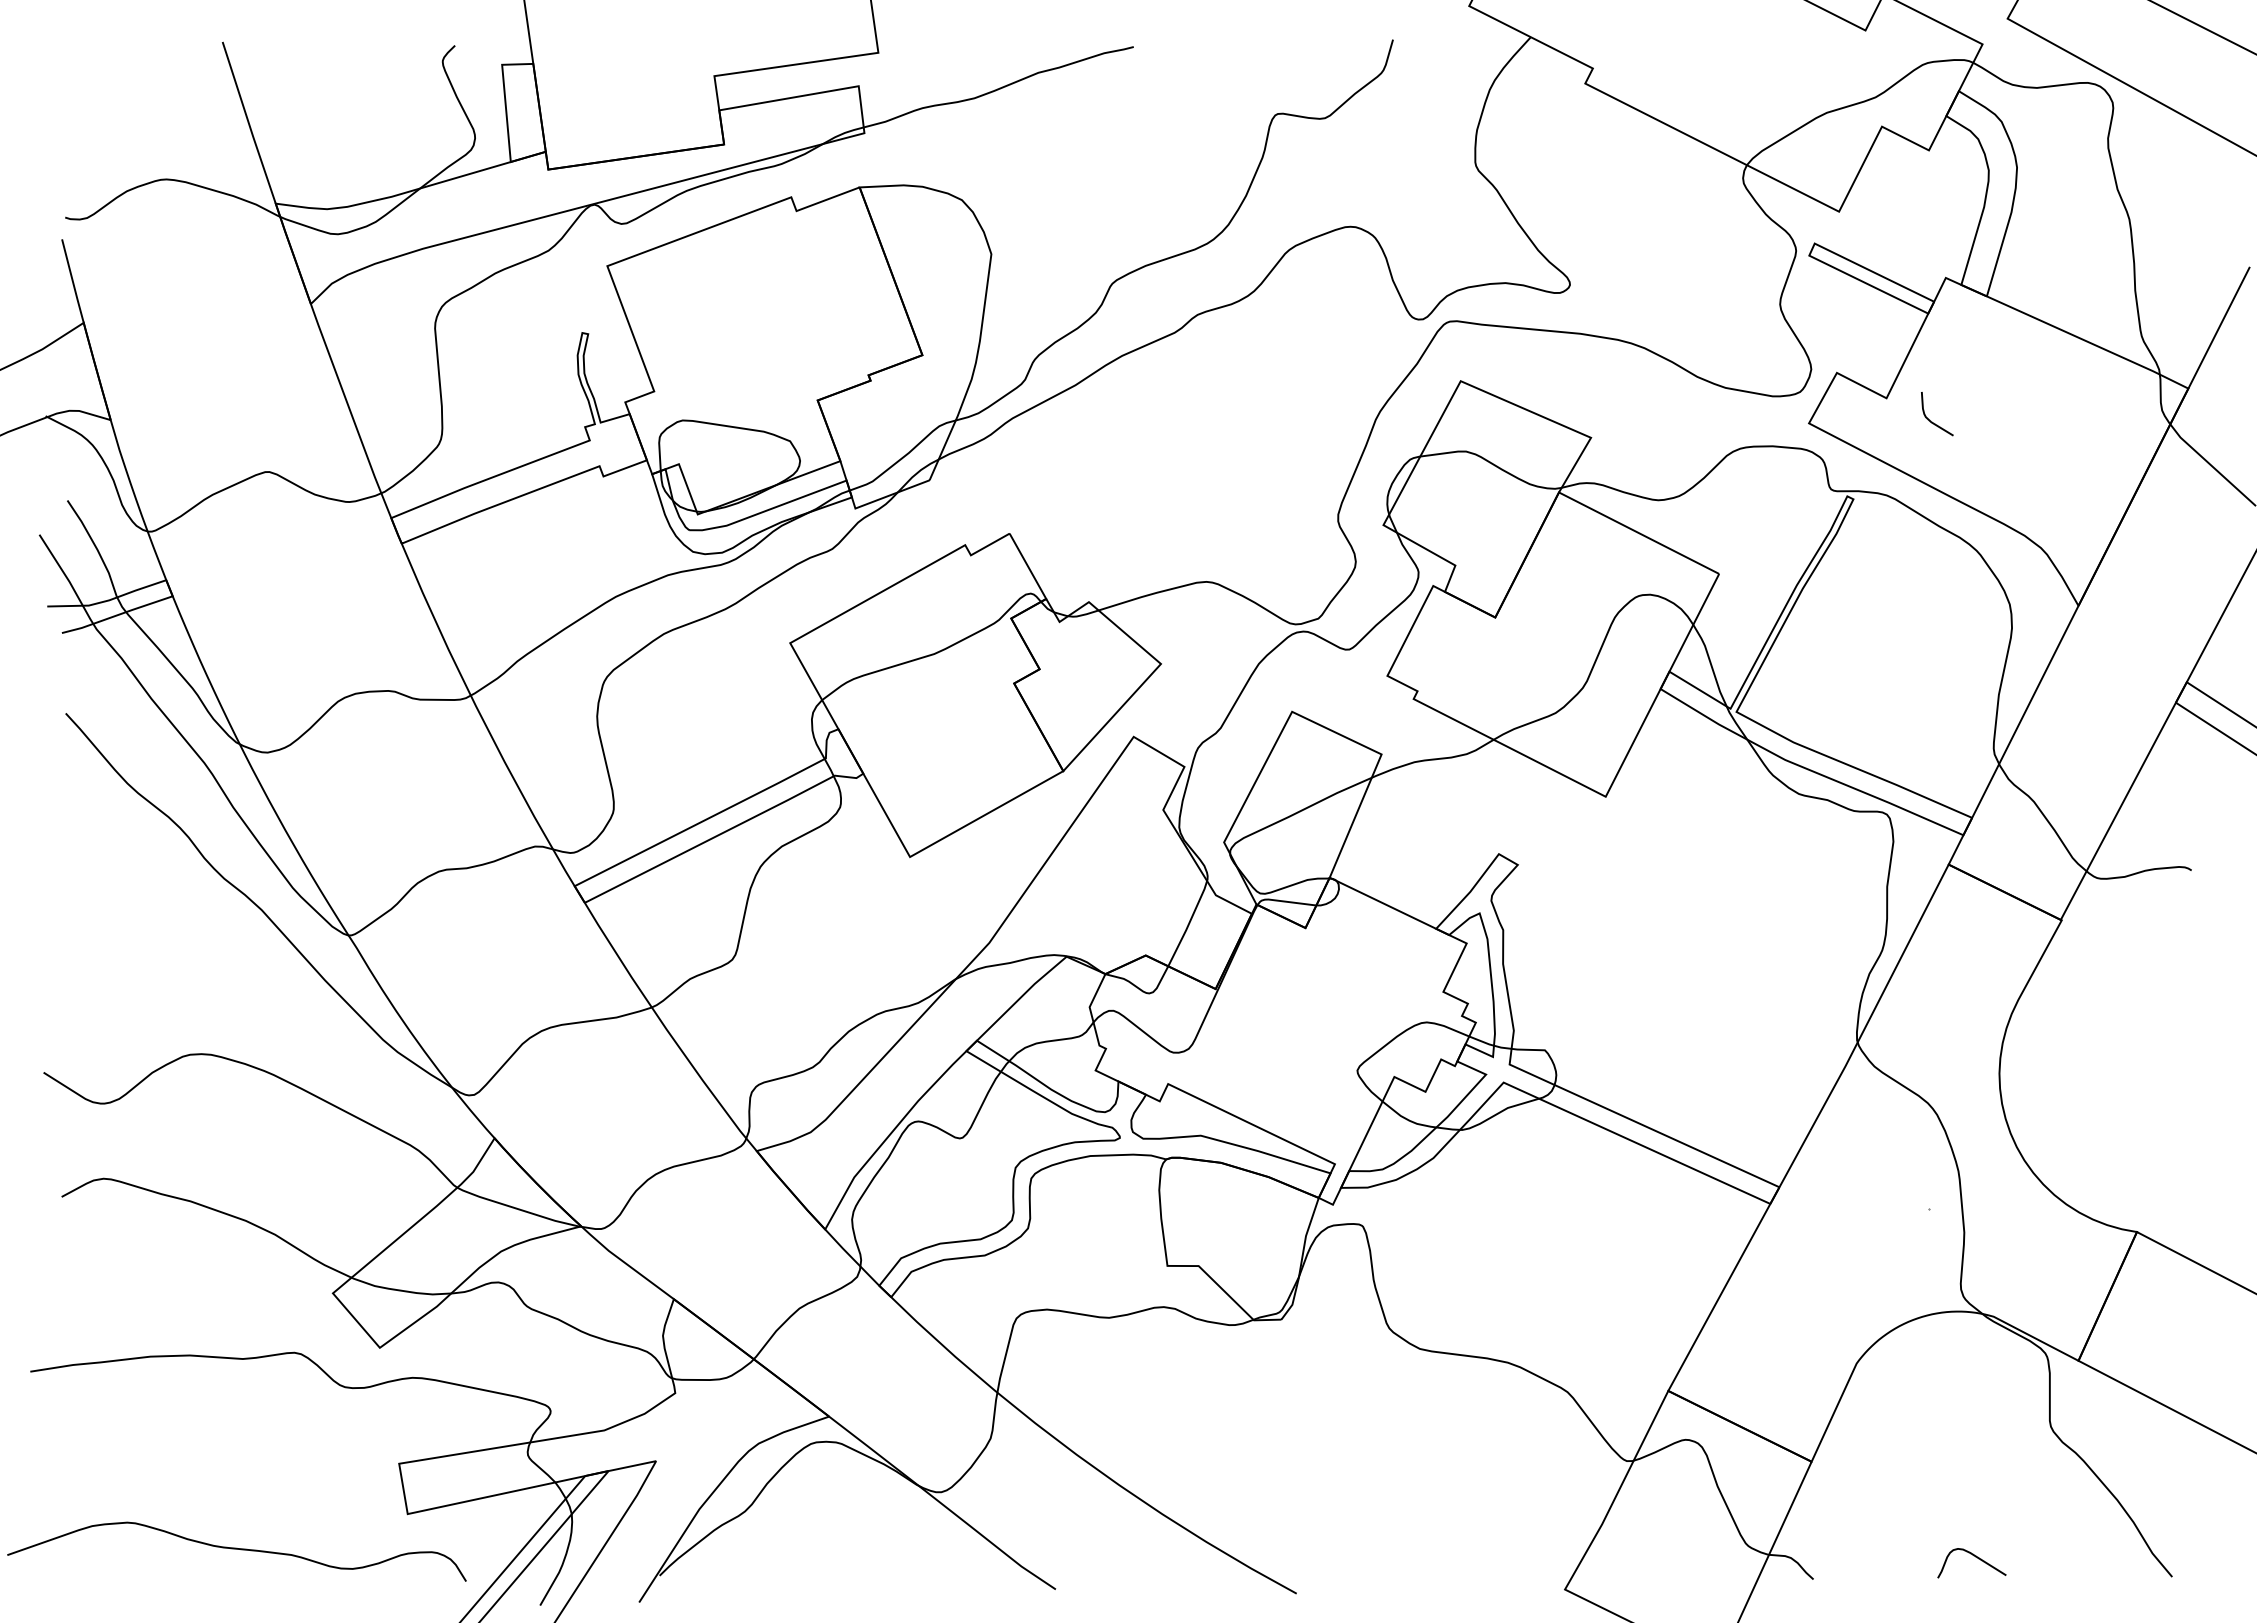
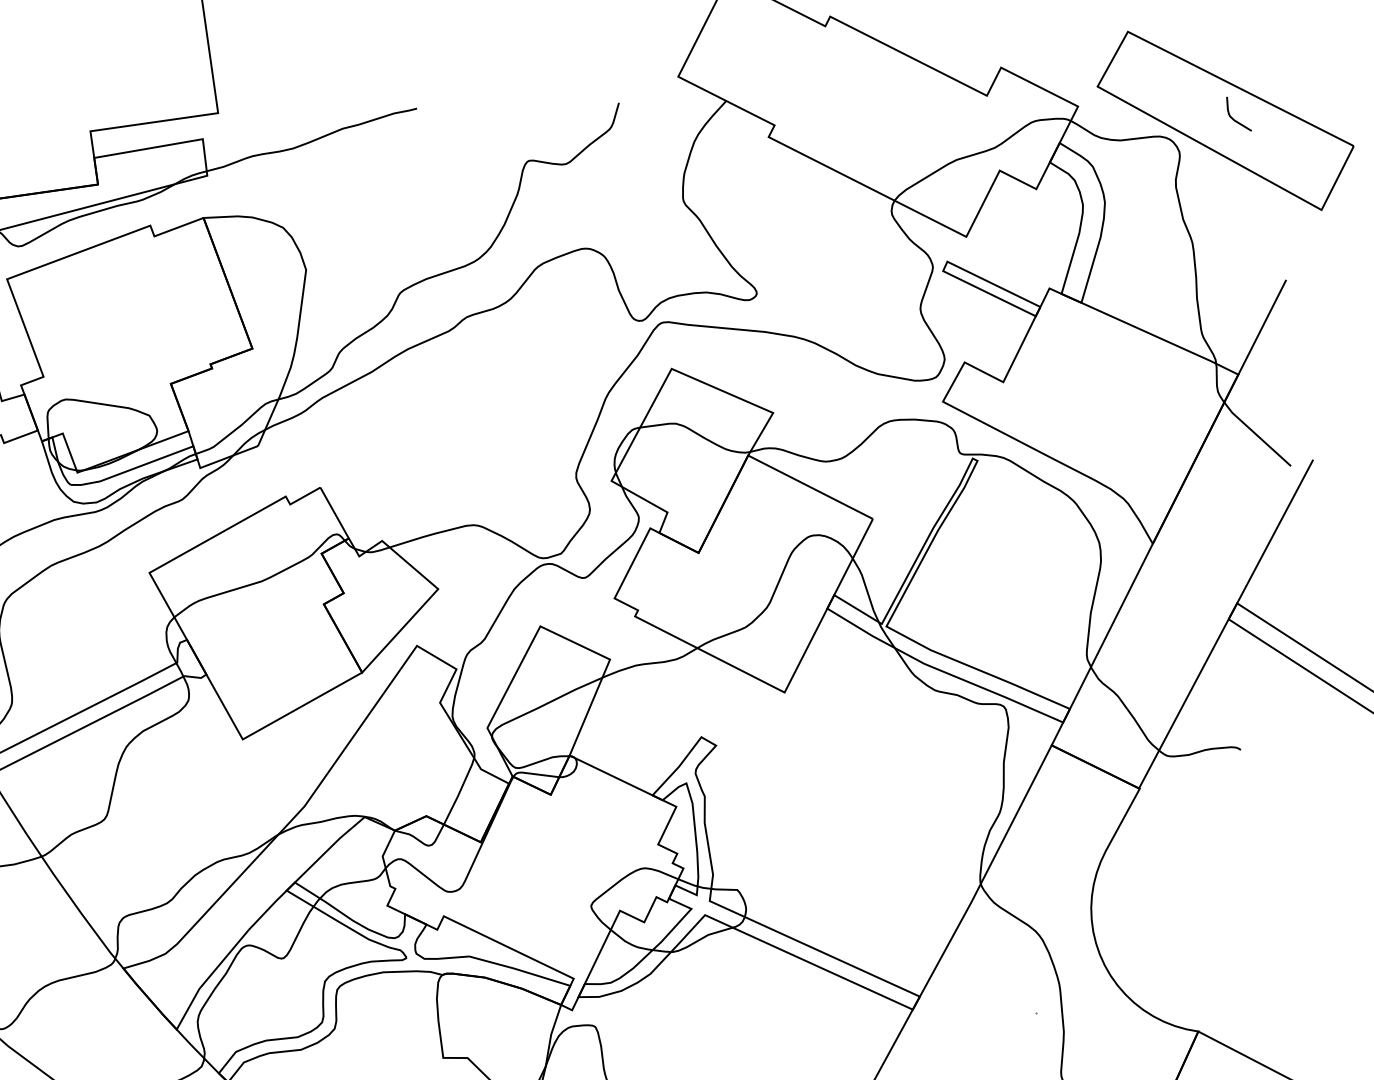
curve: (1932, 421) -> (1235, 119), moved

